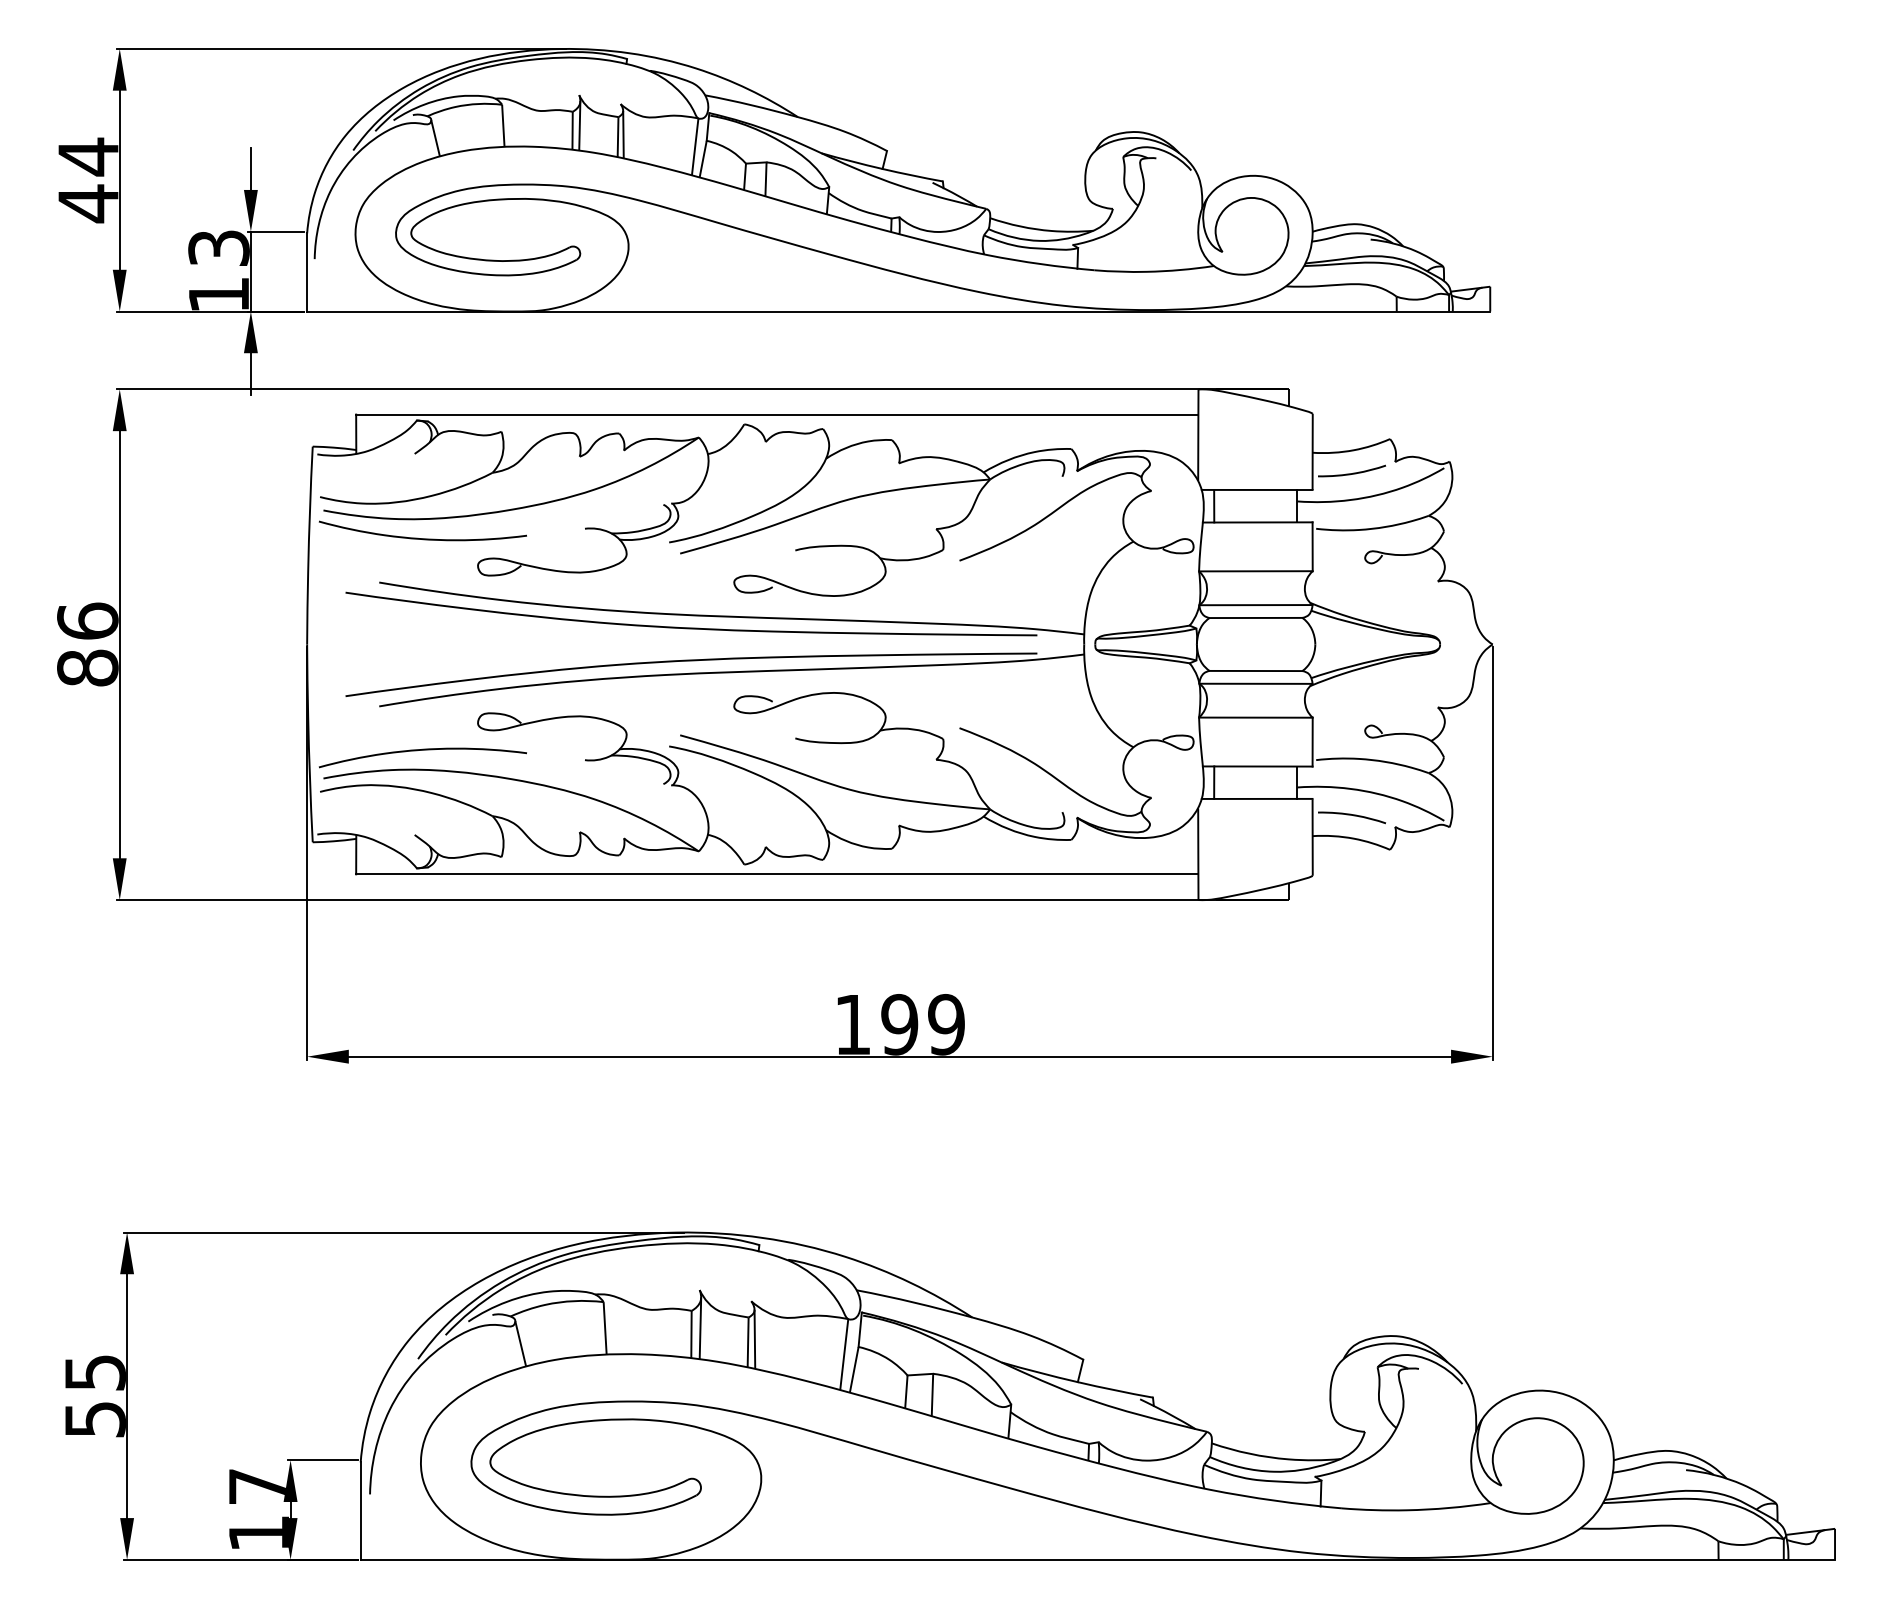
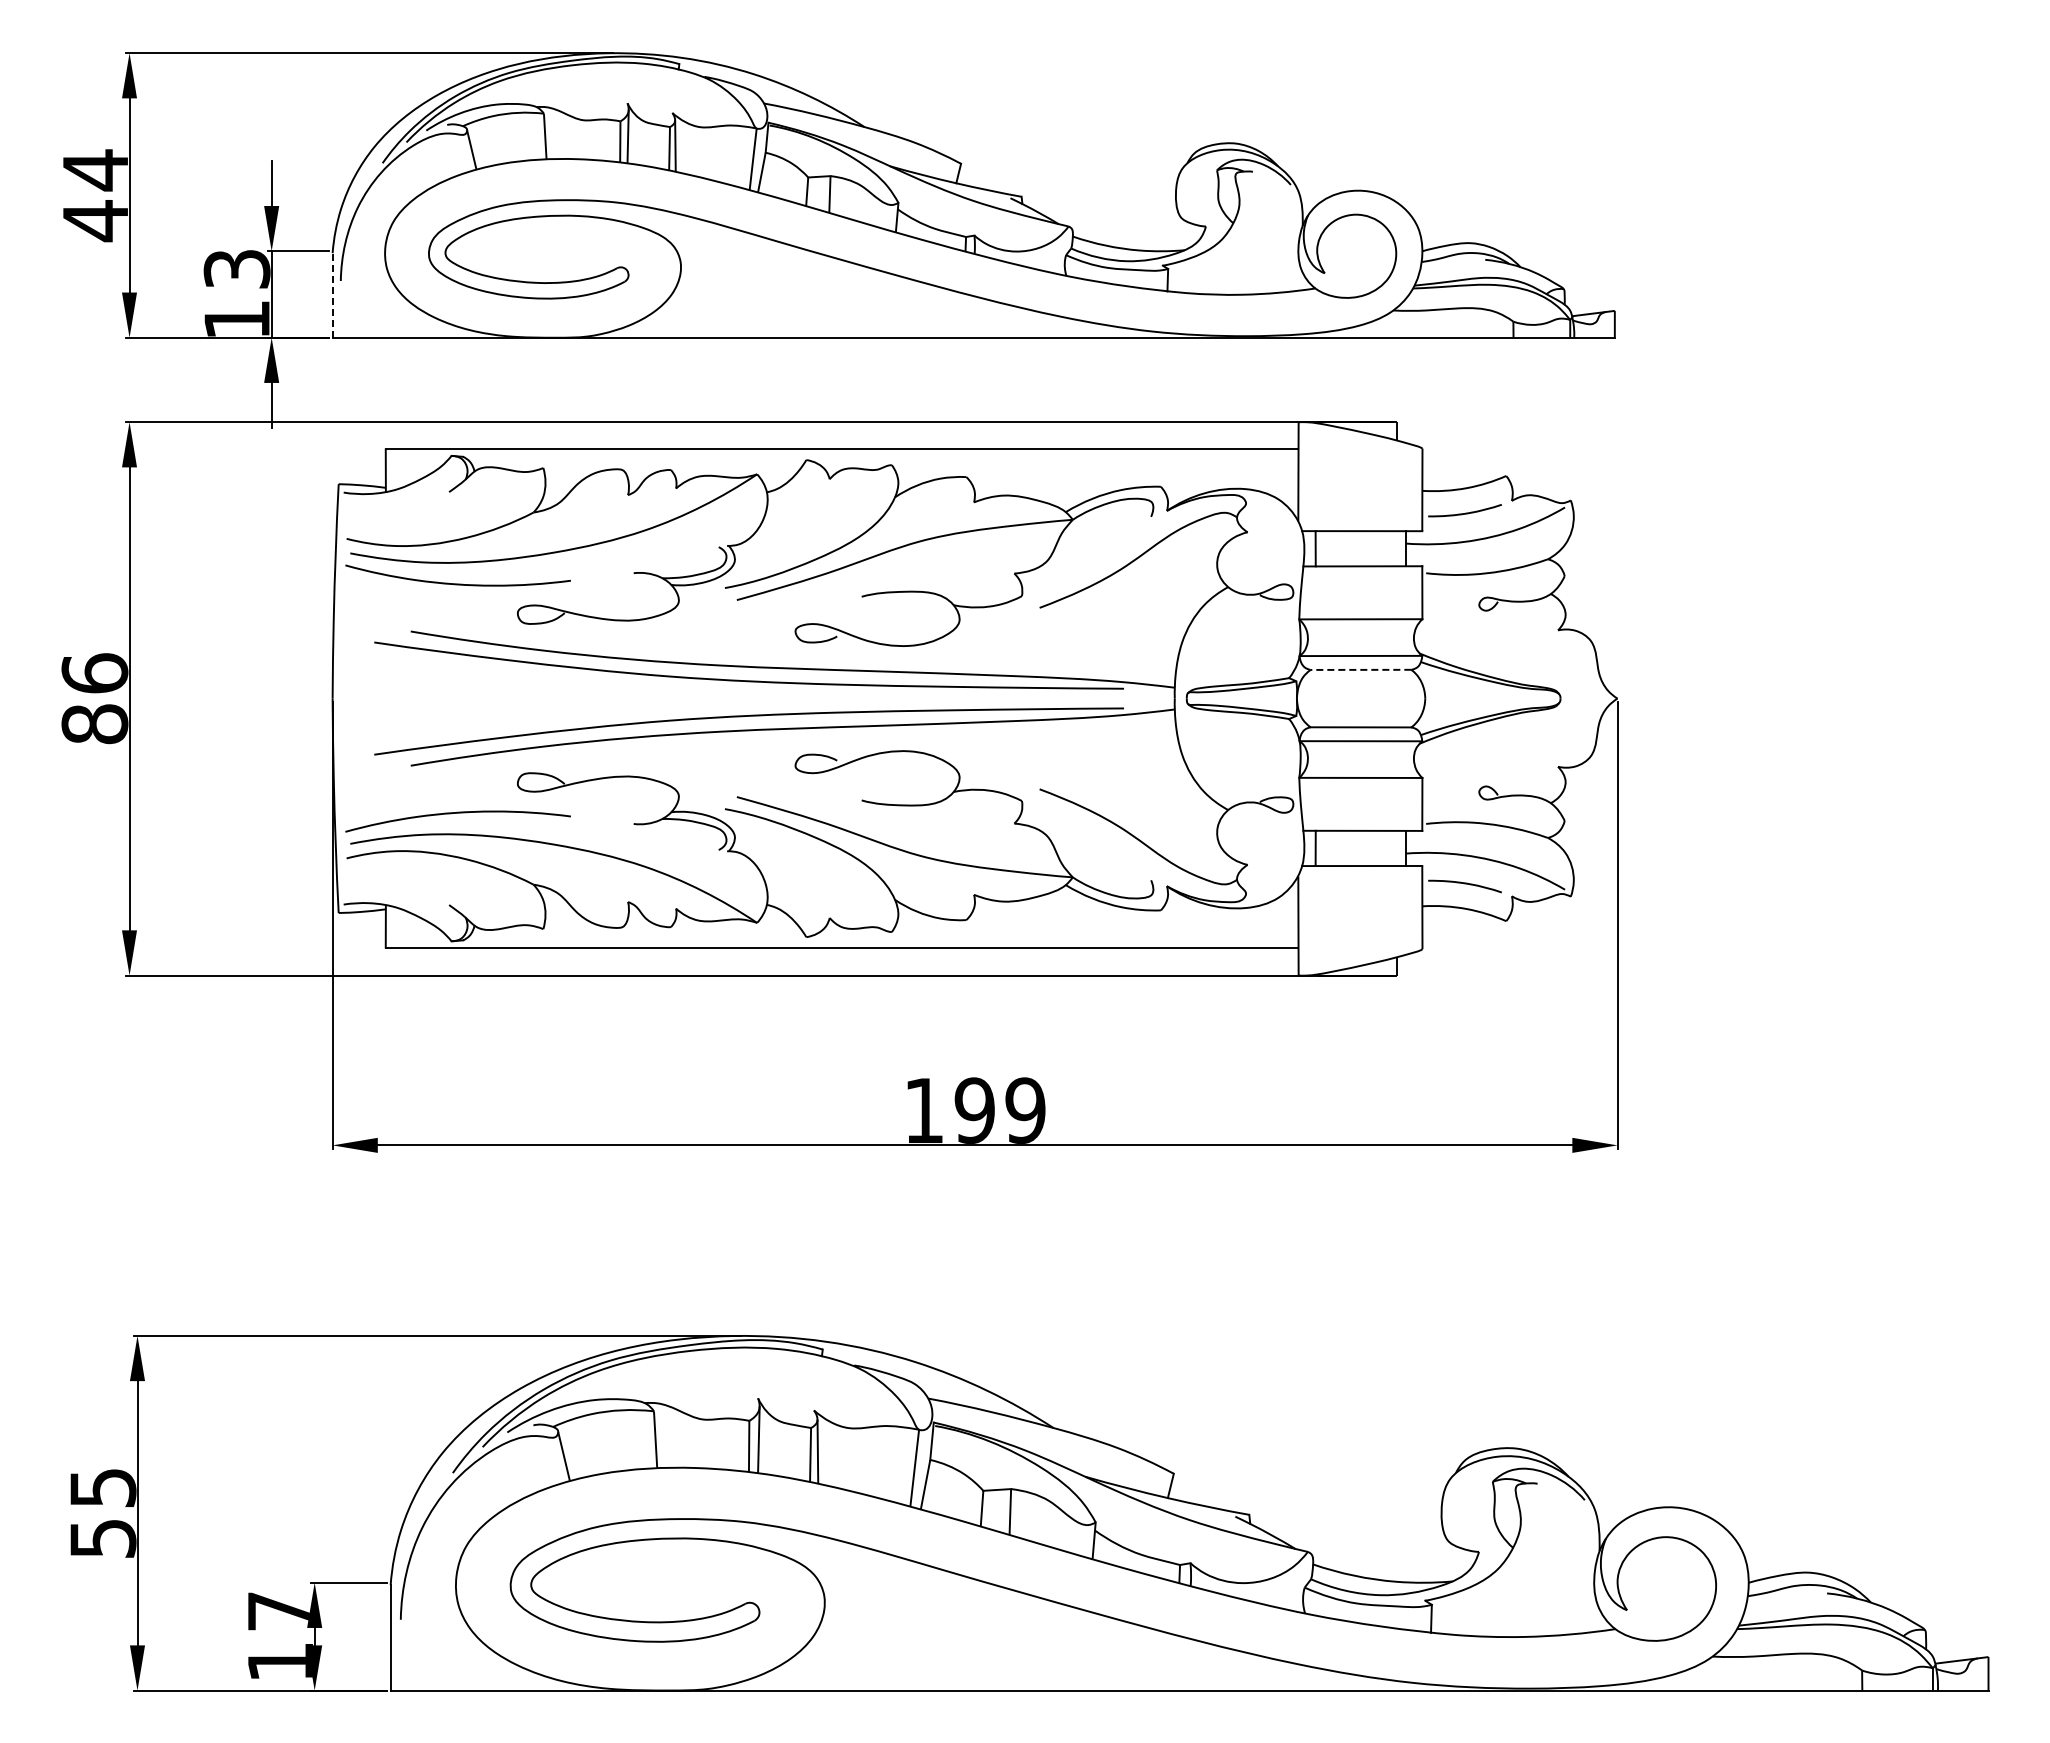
line: (307, 271) -> (332, 294), solid -> dashed
line: (1255, 617) -> (1360, 669), solid -> dashed

